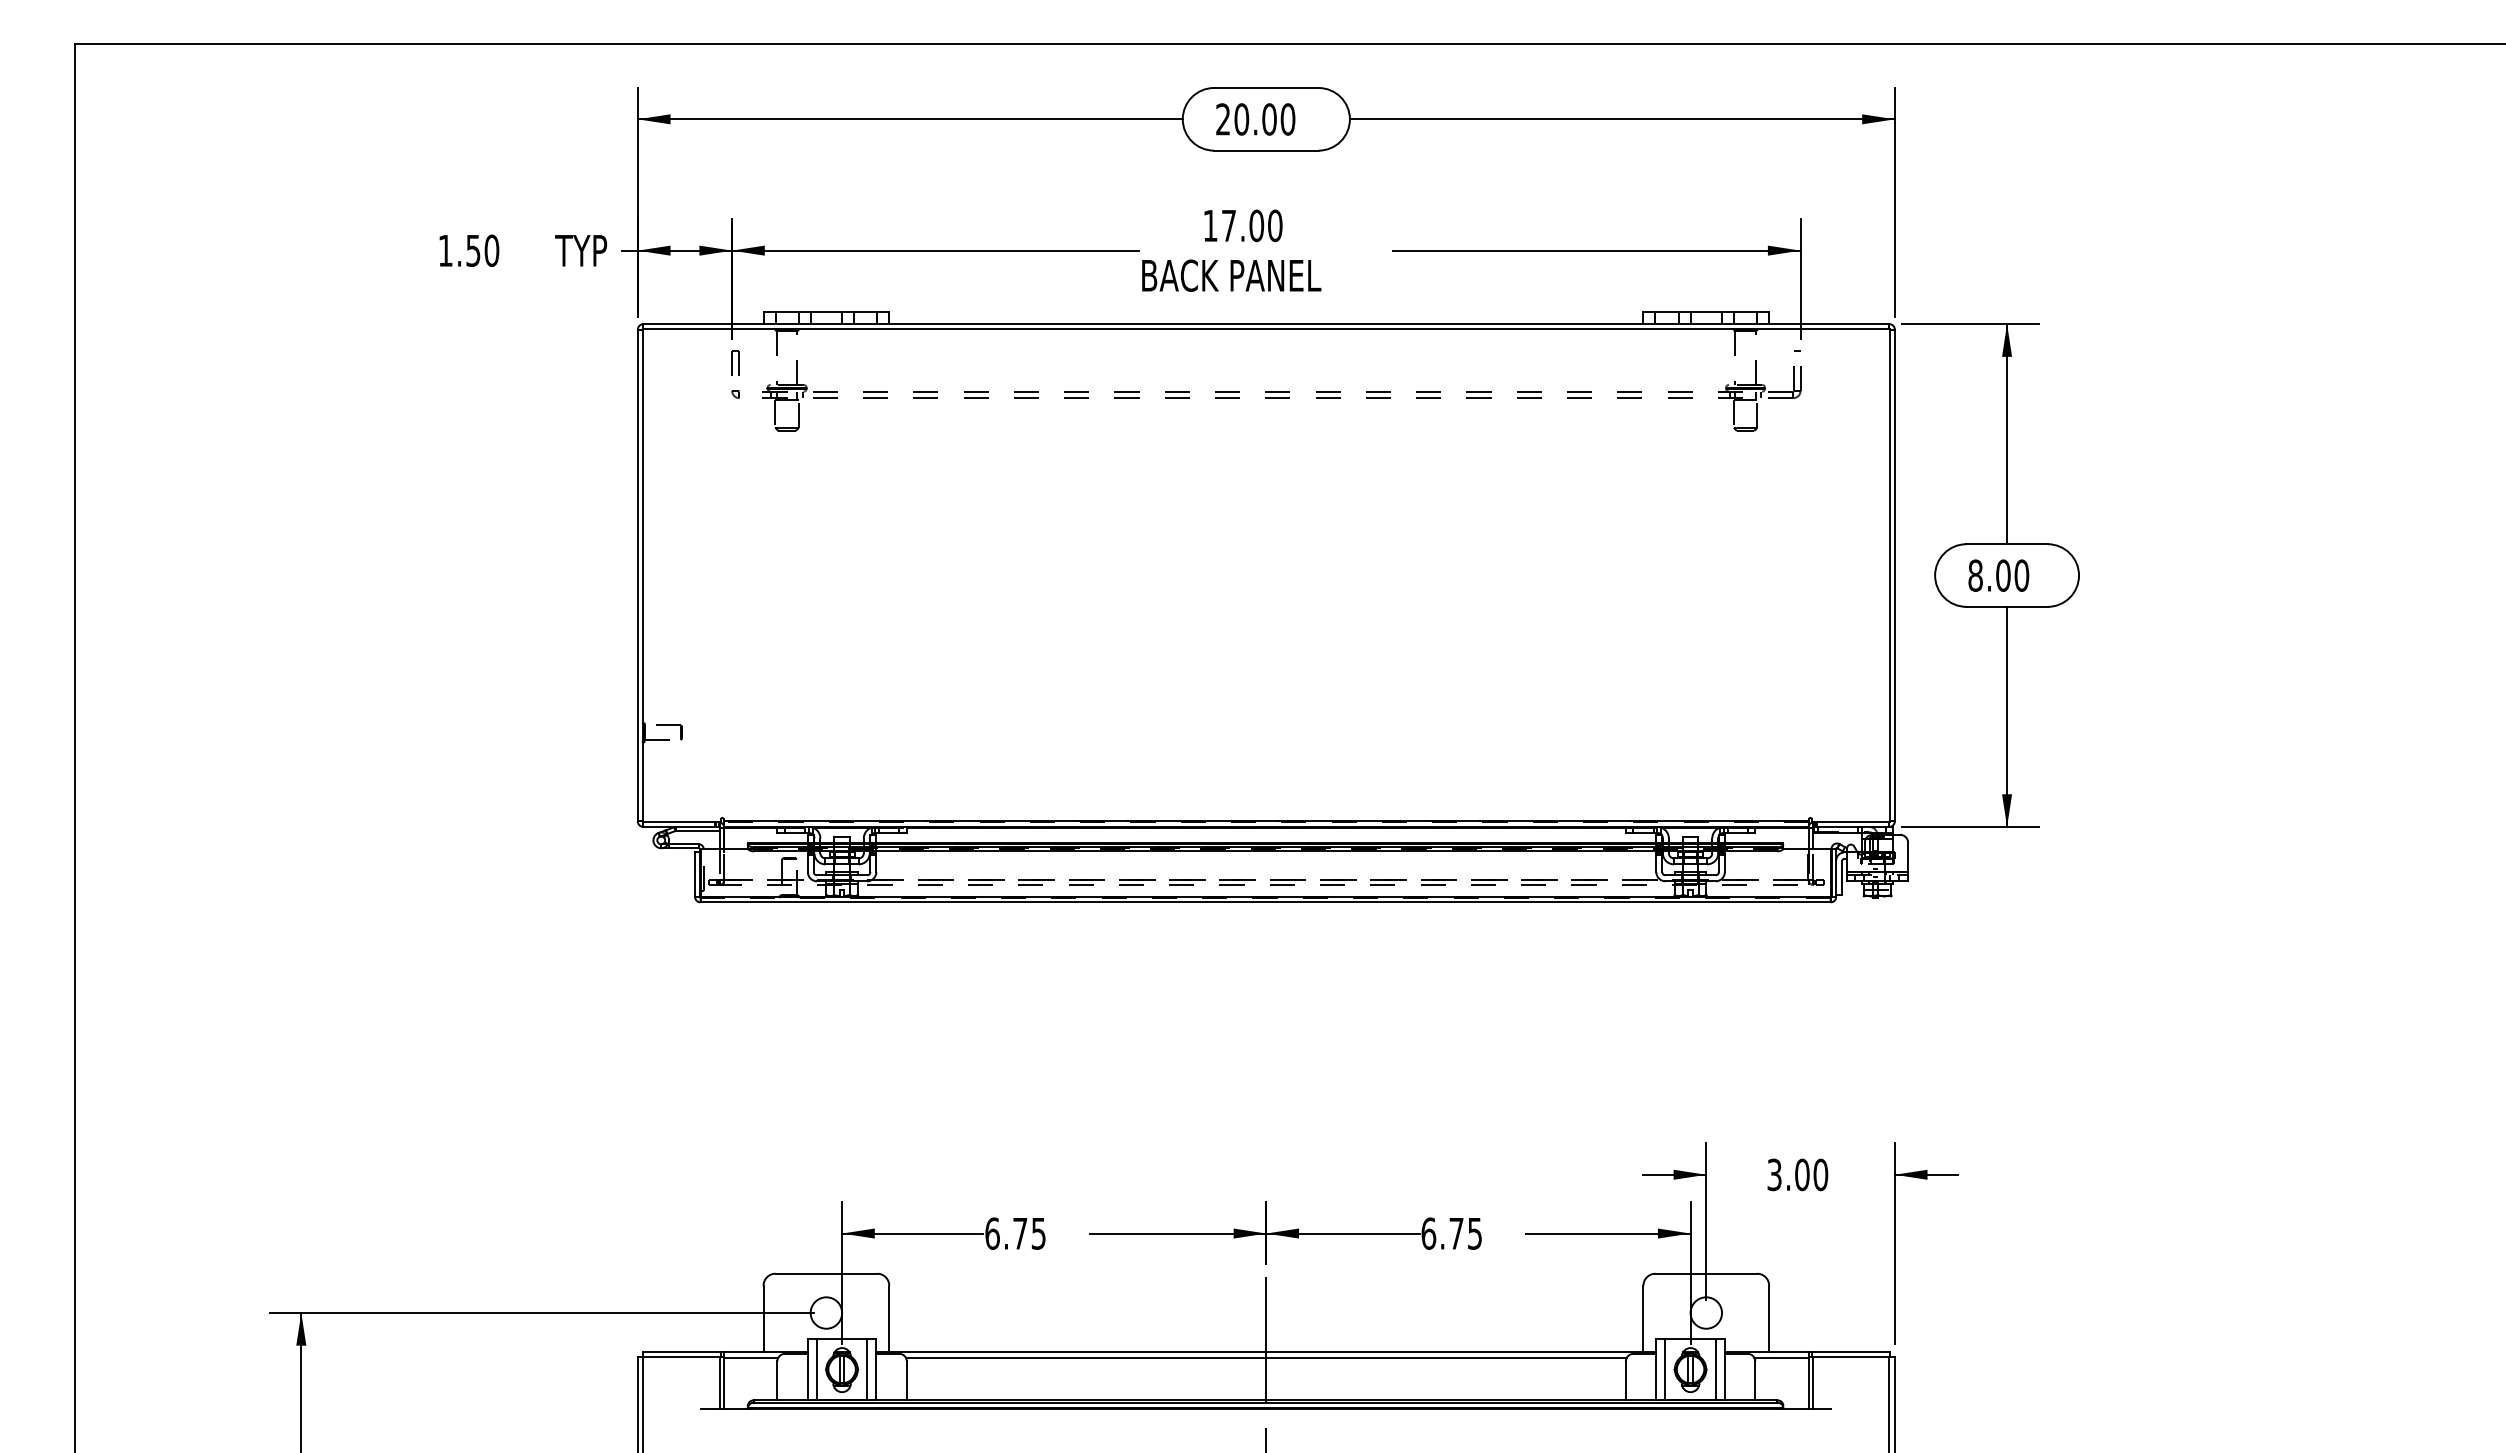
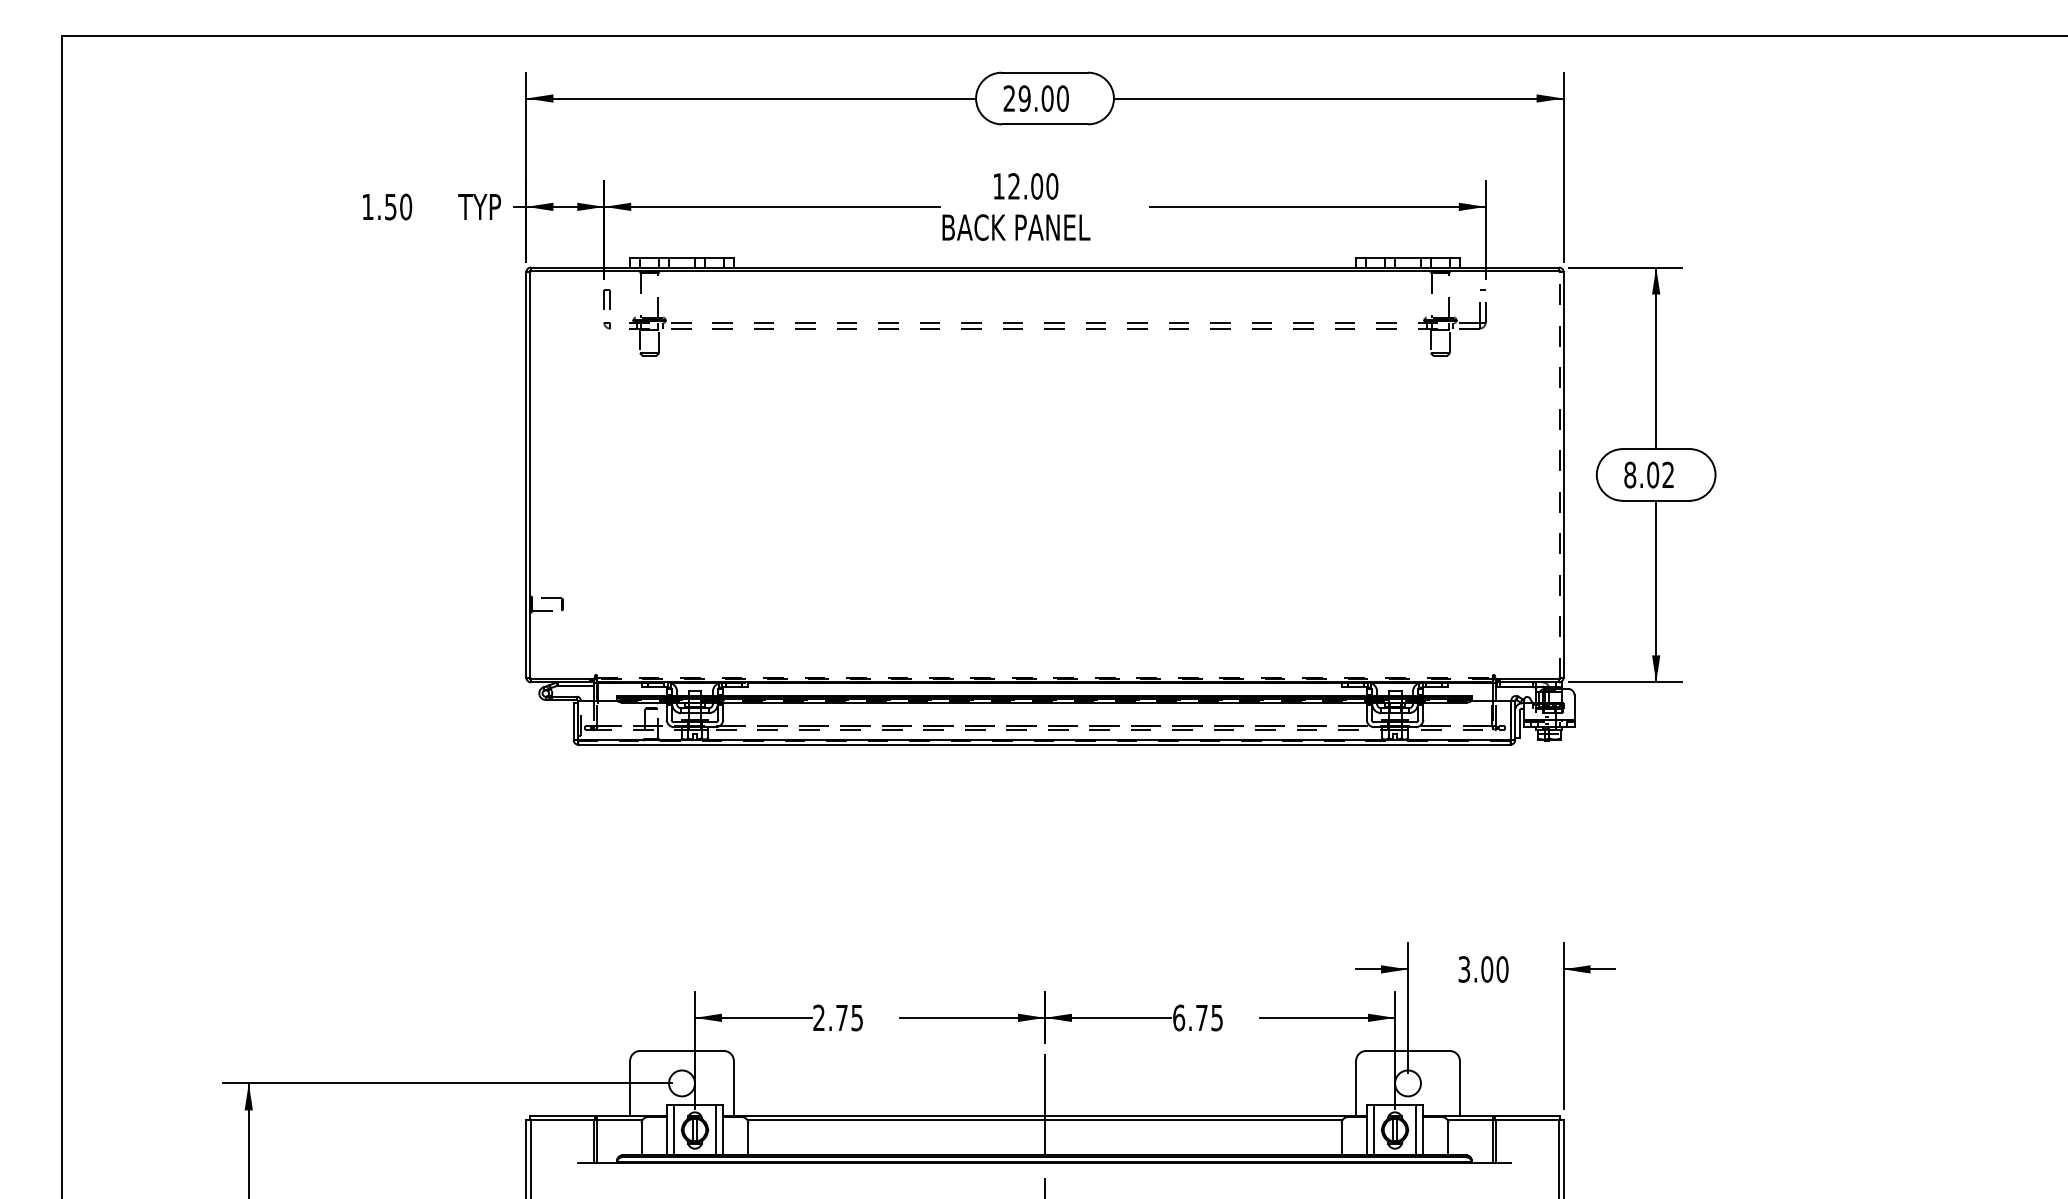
text: (1241, 119) -> (1024, 98), 20.00 -> 29.00
text: (1228, 225) -> (1013, 186), 17.00 -> 12.00
line: (1889, 575) -> (1559, 474), solid -> dashed
text: (2022, 575) -> (1668, 474), 8.00 -> 8.02
line: (1266, 821) -> (1045, 677), solid -> dashed
text: (993, 1233) -> (819, 1017), 6.75 -> 2.75

